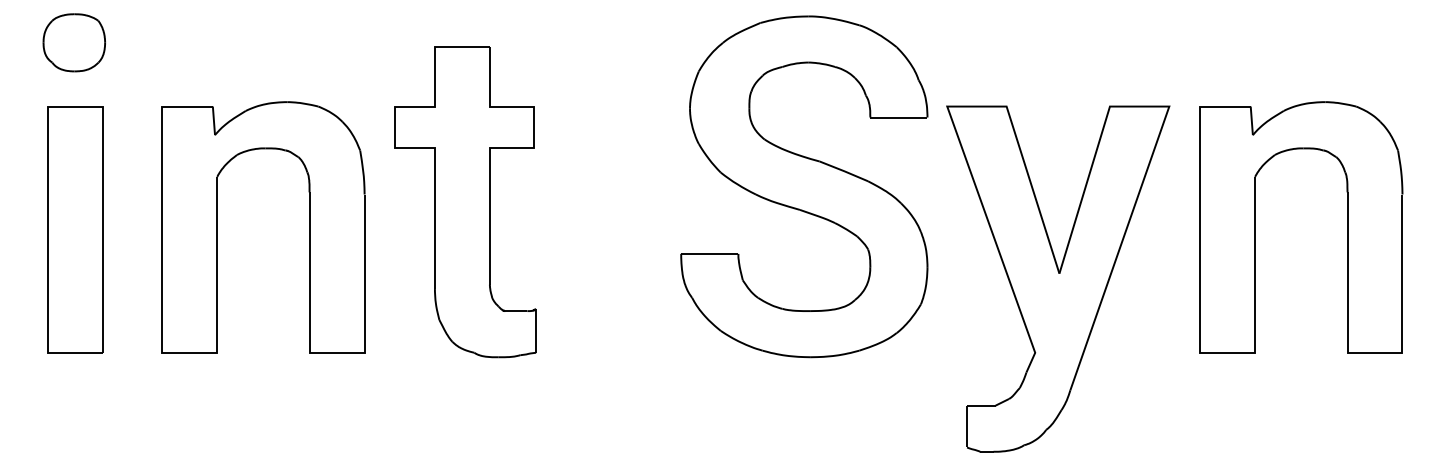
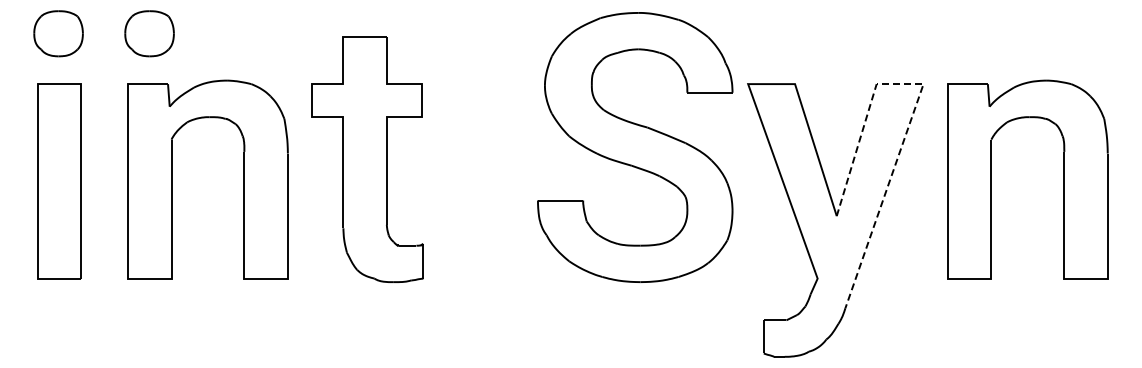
part: (189, 42) -> (149, 33), added
line: (1159, 137) -> (915, 108), solid -> dashed

